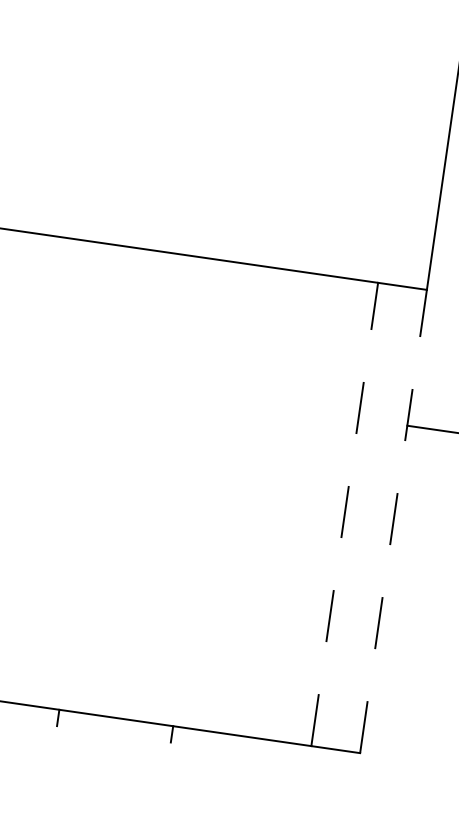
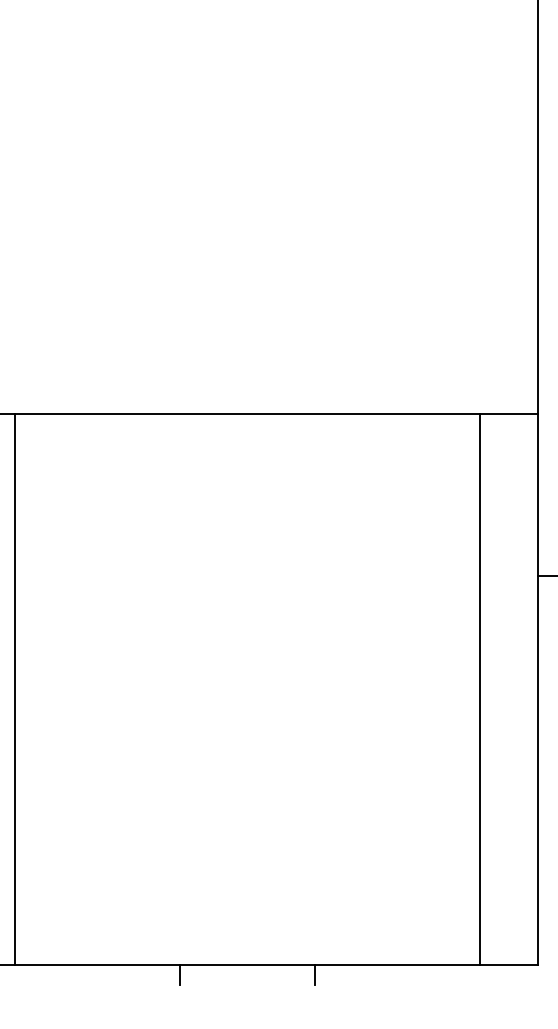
line: (344, 514) -> (479, 689), dashed -> solid
line: (393, 521) -> (537, 689), dashed -> solid

